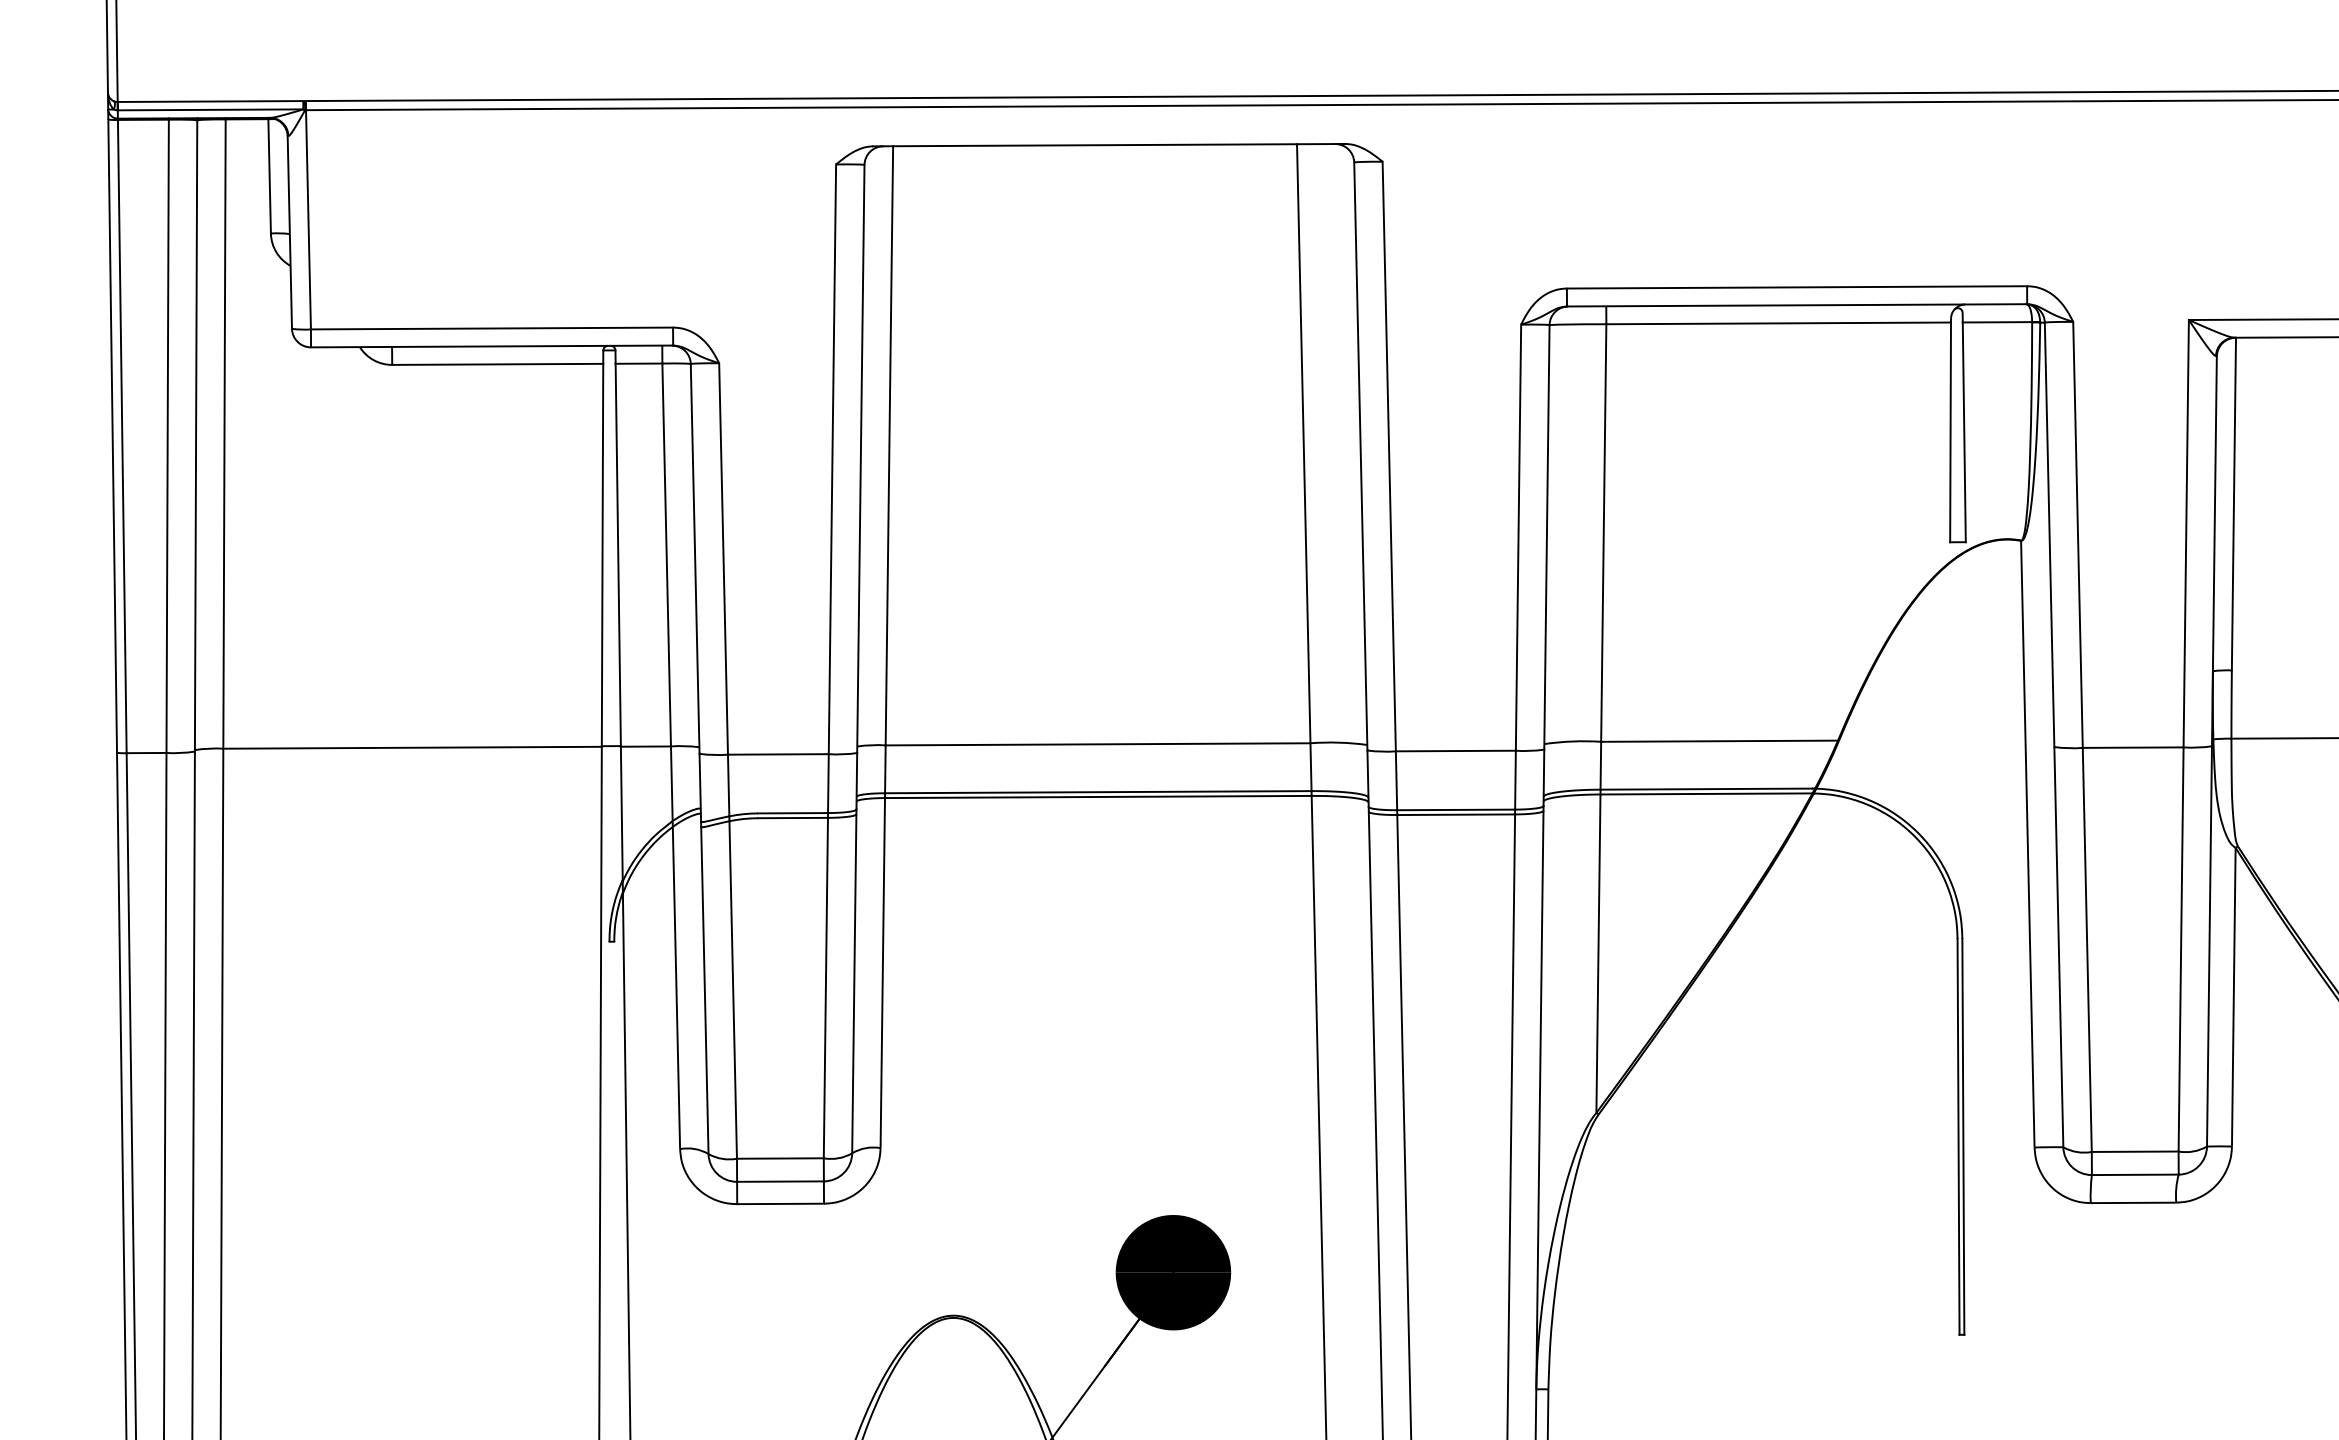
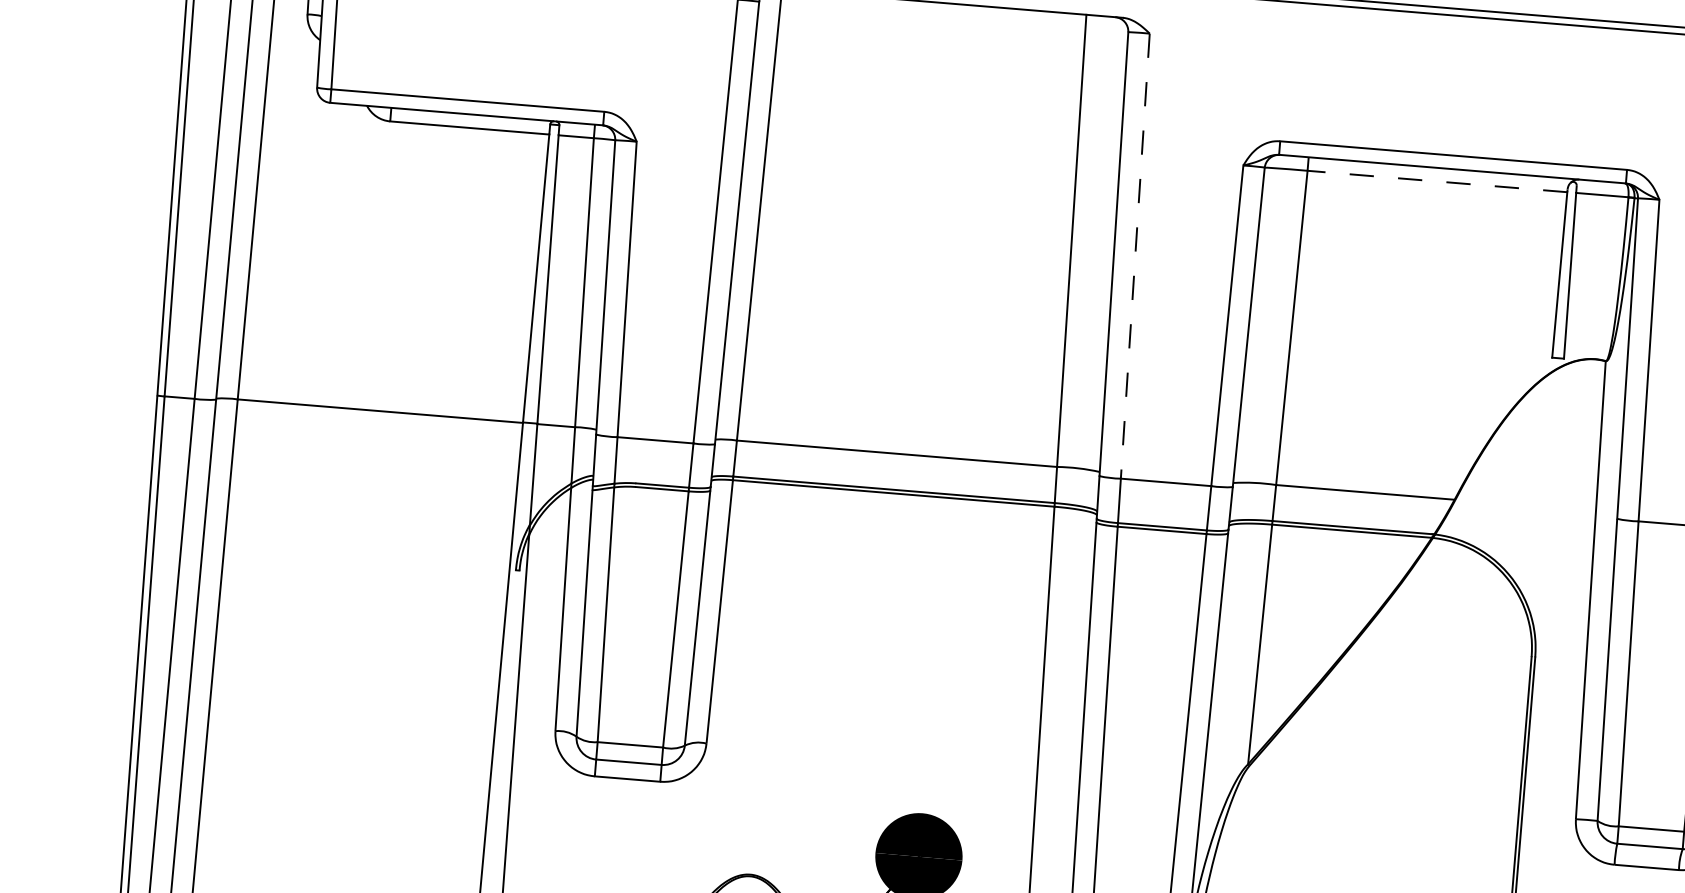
line: (1778, 323) -> (1437, 181), solid -> dashed
line: (1389, 456) -> (1135, 256), solid -> dashed

